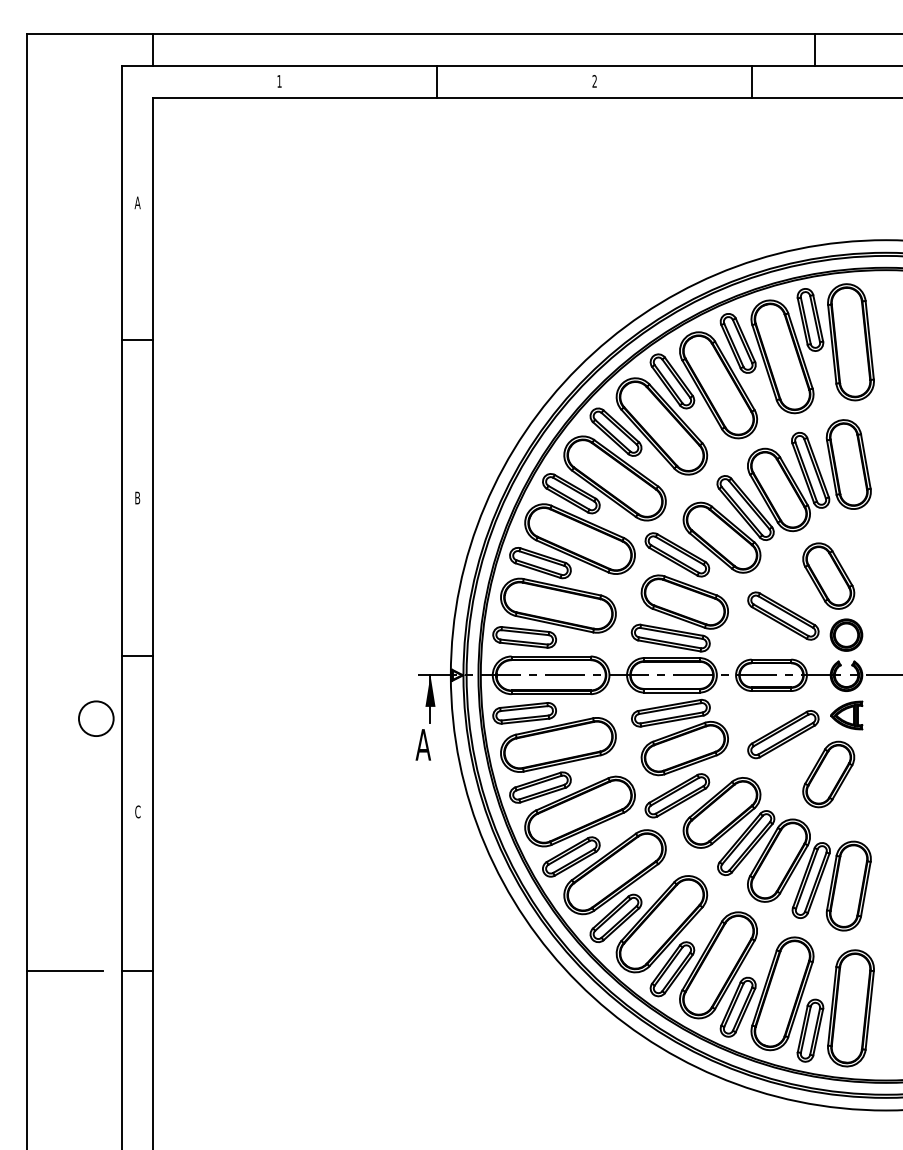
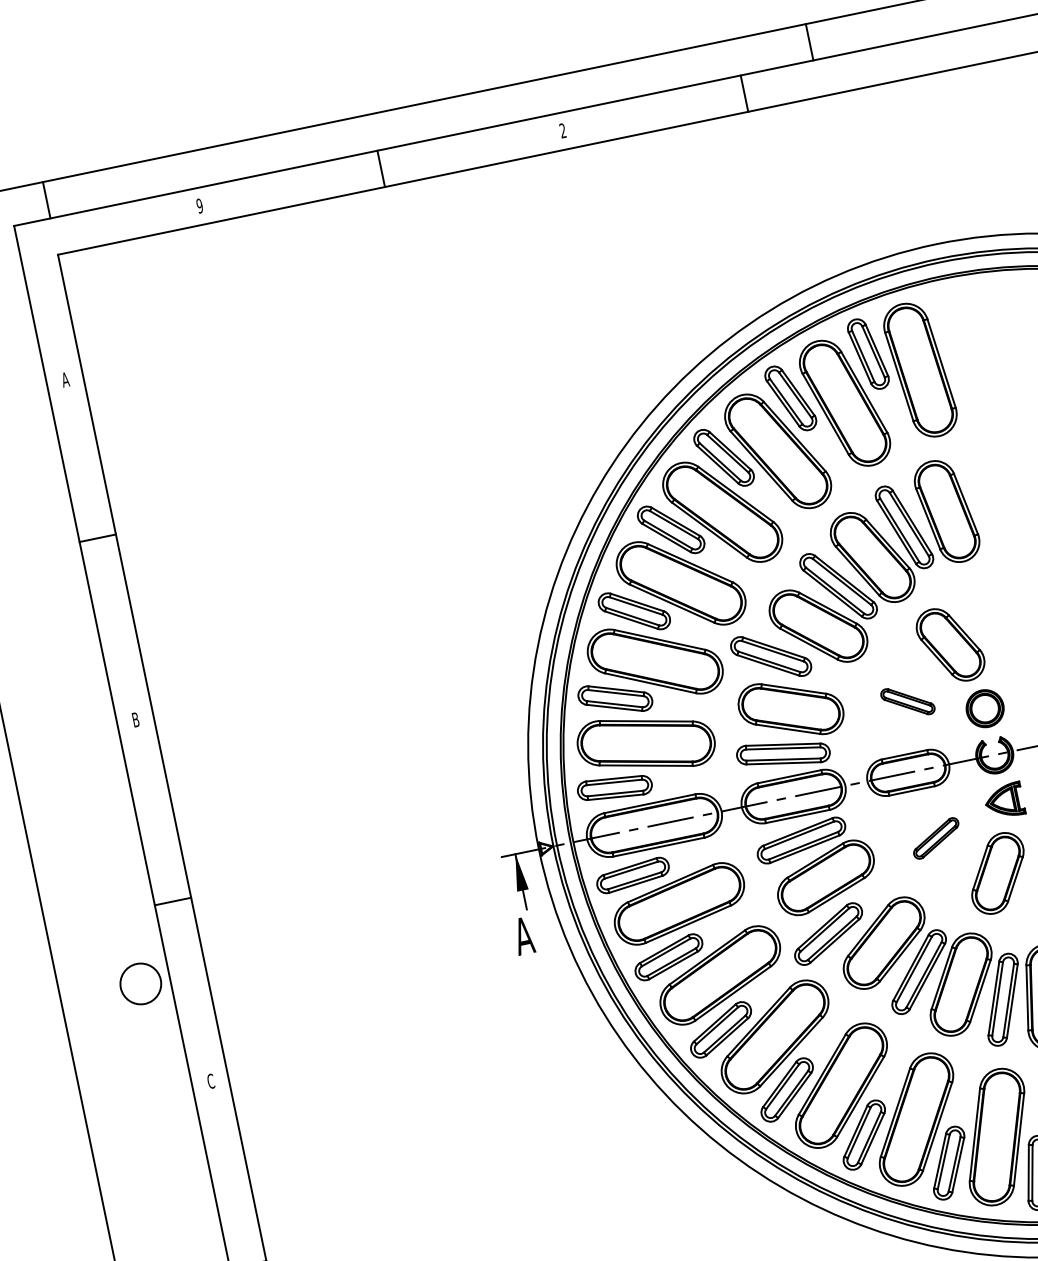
text: (279, 81) -> (199, 206), 1 -> 9
part: (783, 615) -> (907, 701), size x0.6
part: (783, 734) -> (936, 838), size x0.6

